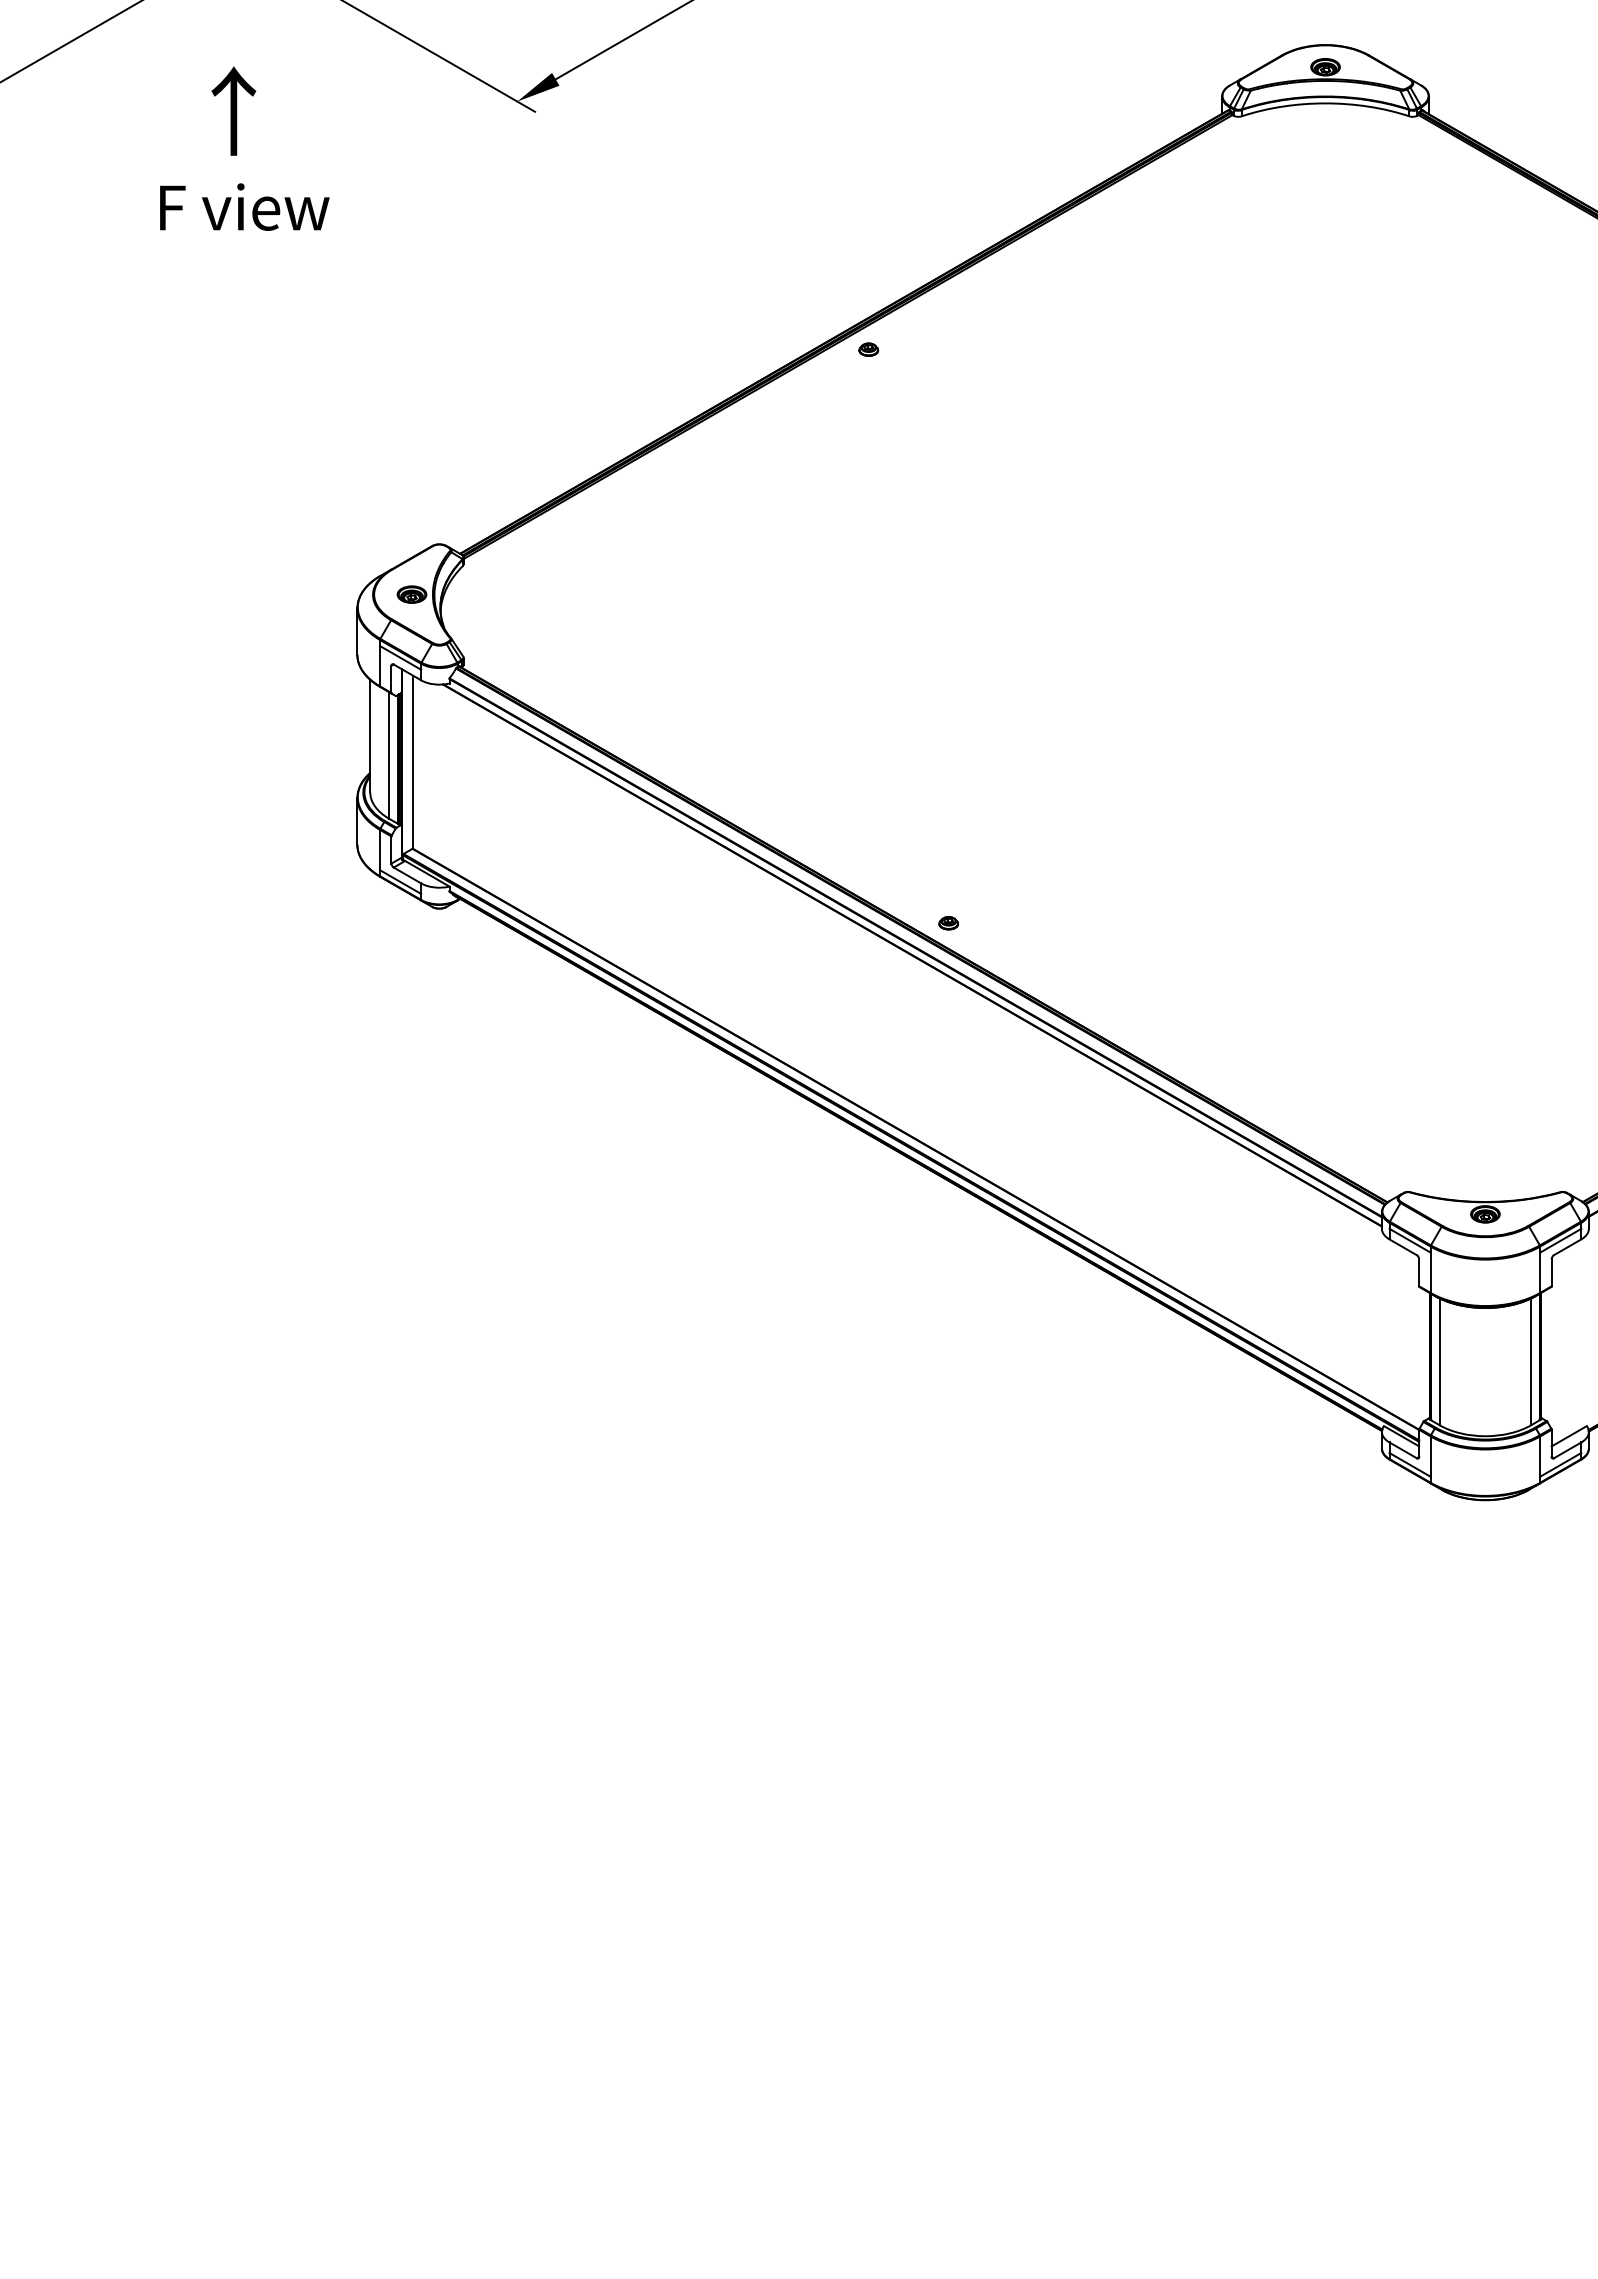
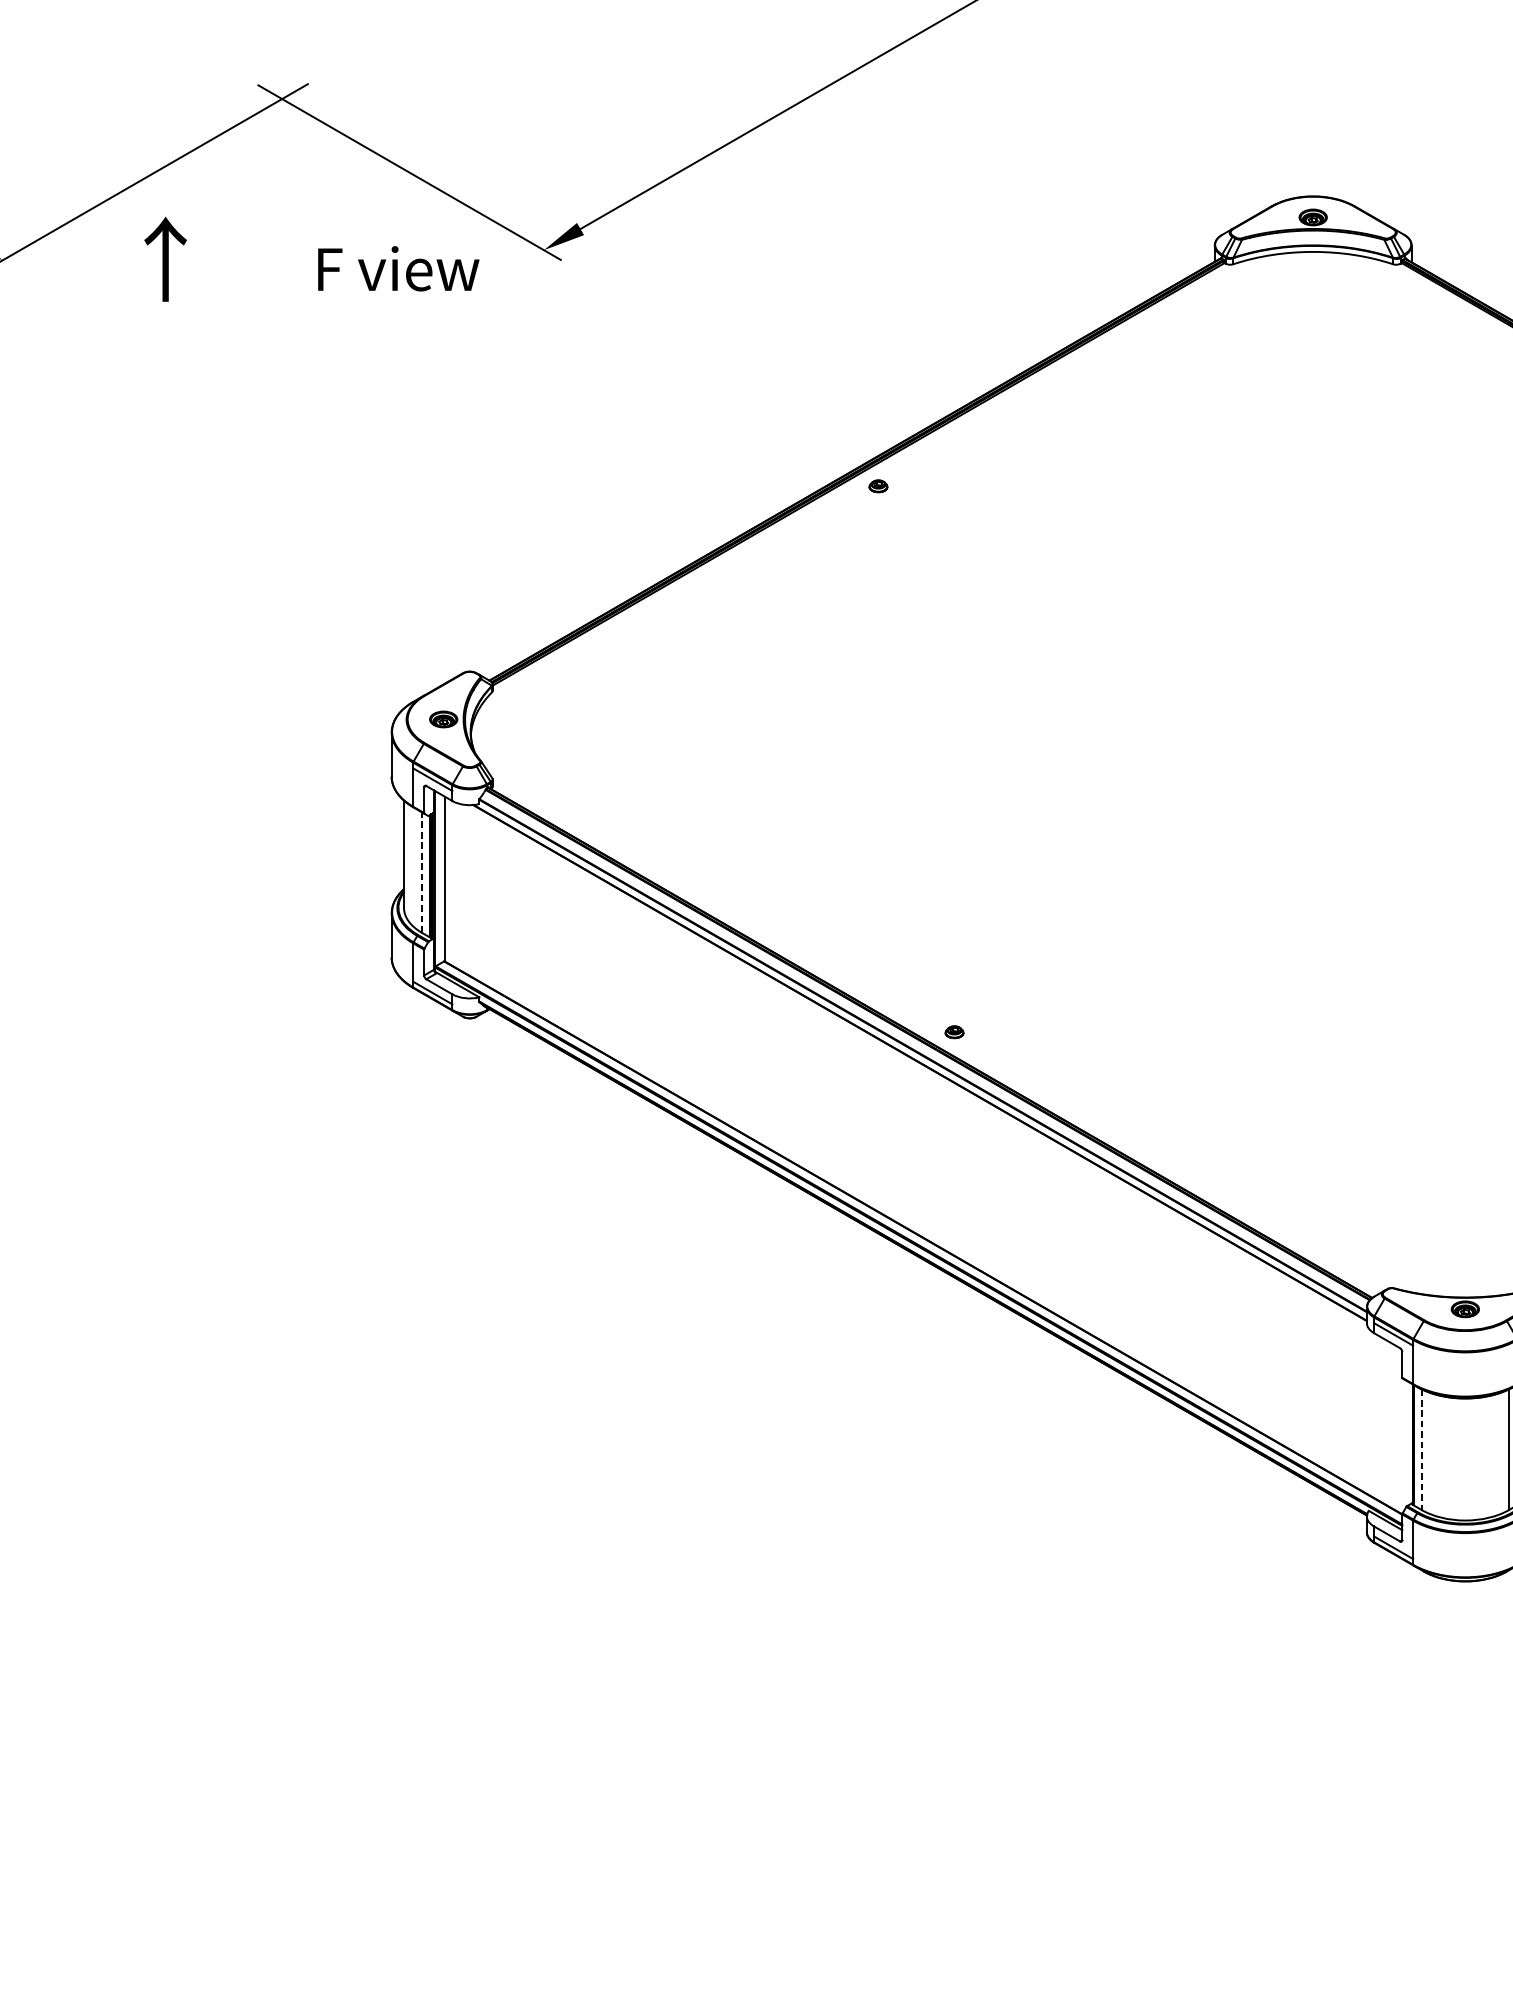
text: (233, 110) -> (165, 258), moved
text: (244, 206) -> (398, 268), moved
line: (389, 754) -> (422, 871), solid -> dashed
line: (1439, 1362) -> (1421, 1450), solid -> dashed

